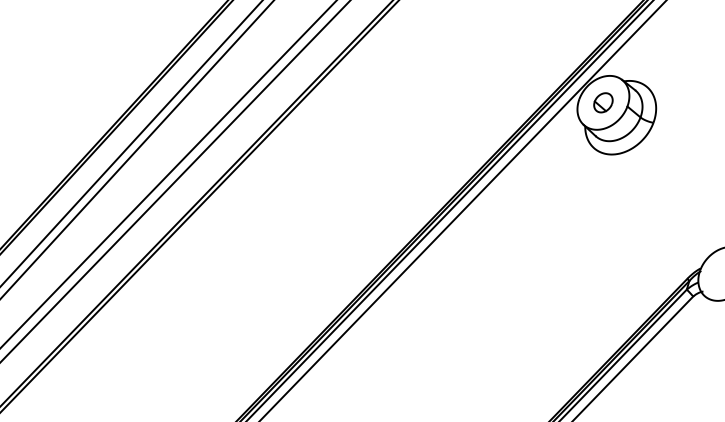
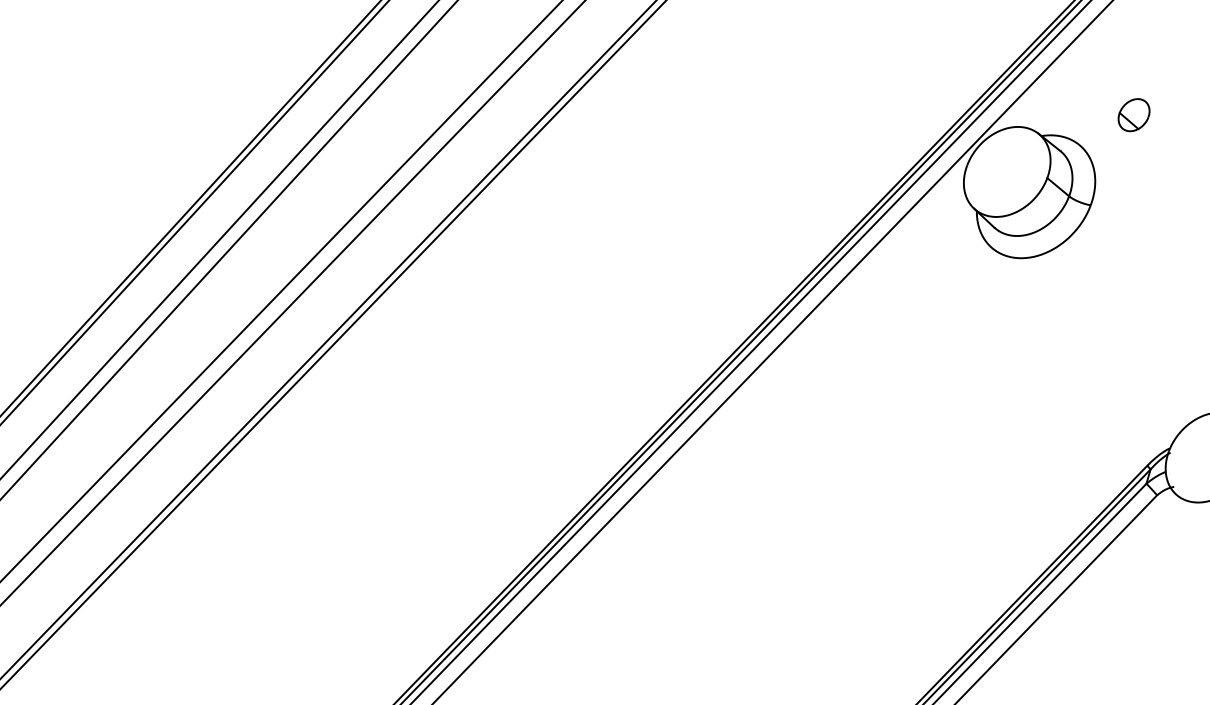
part: (603, 102) -> (1134, 114), moved

